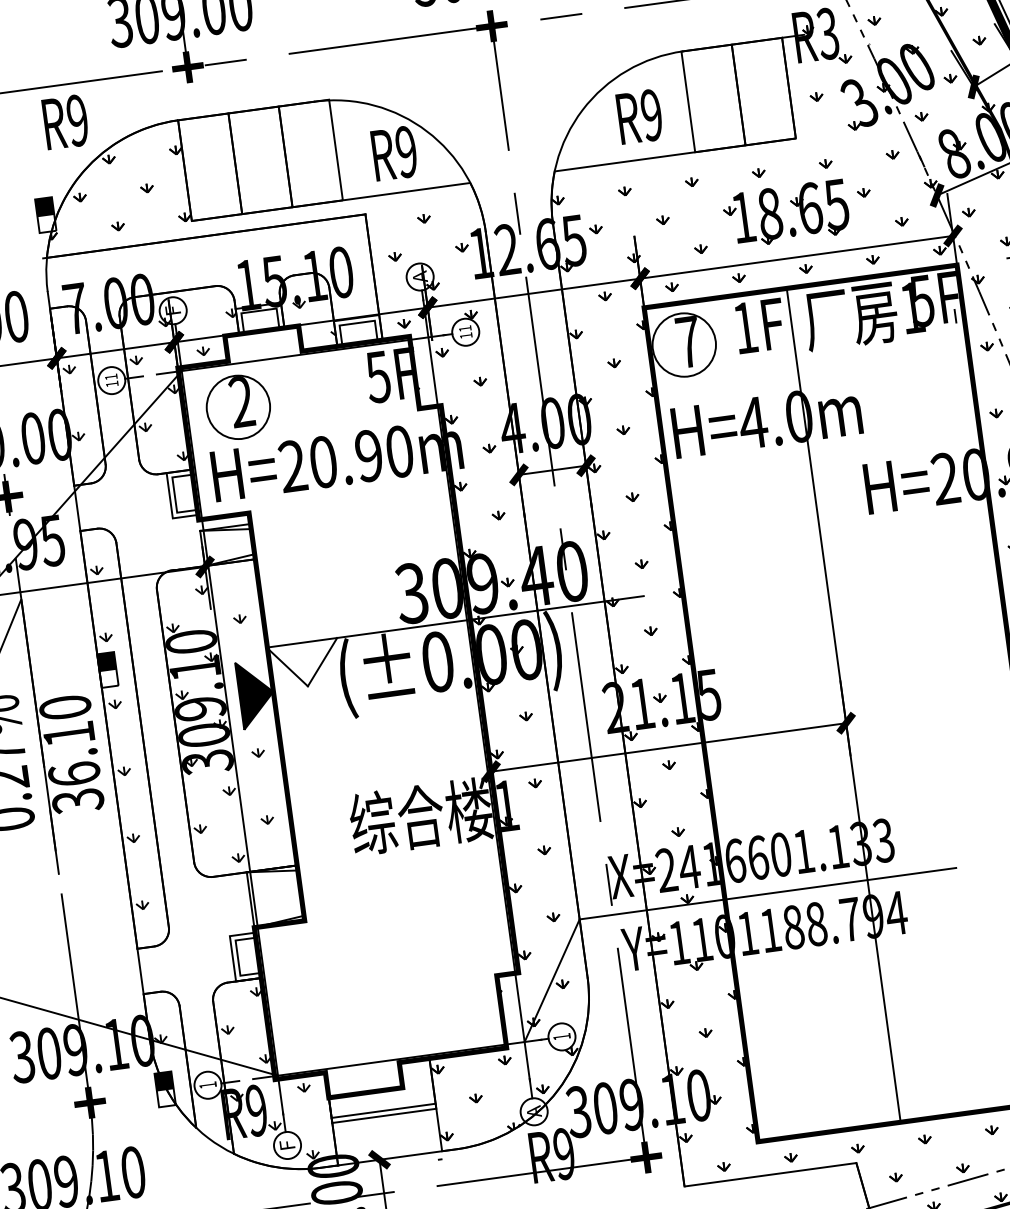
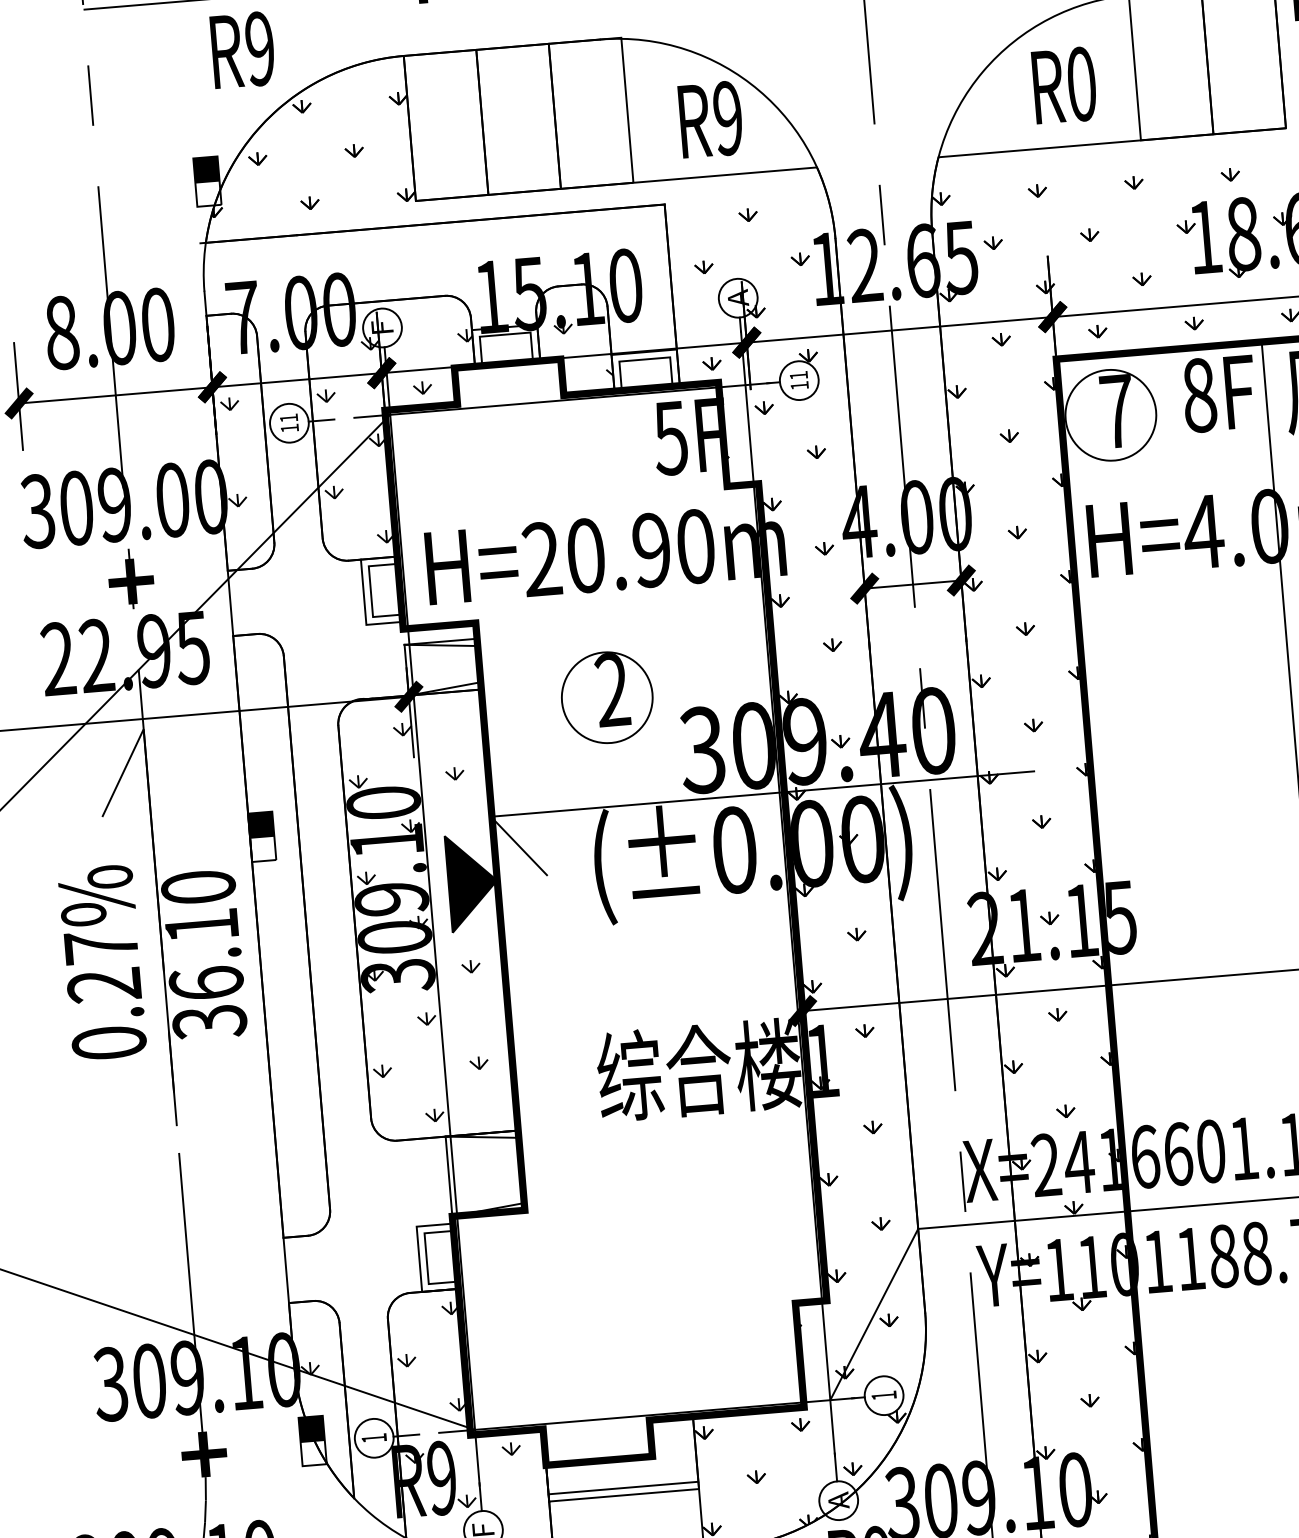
text: (651, 115) -> (1081, 84), R9 -> R0
text: (746, 328) -> (1201, 396), 1F -> 8F
part: (237, 406) -> (605, 696), moved
line: (322, 661) -> (569, 840), removed
hatch: (119, 737) -> (273, 934), removed

